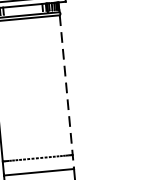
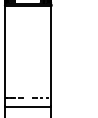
line: (67, 93) -> (51, 57), dashed -> solid

